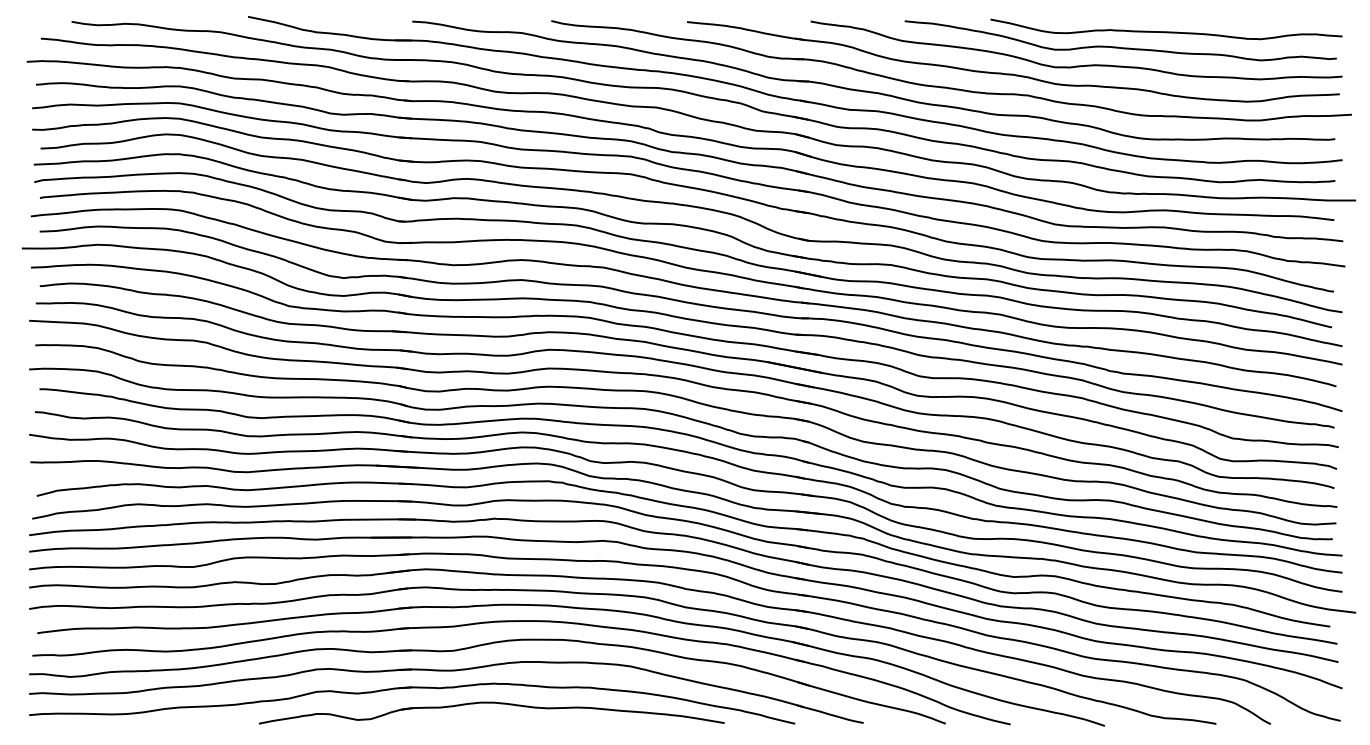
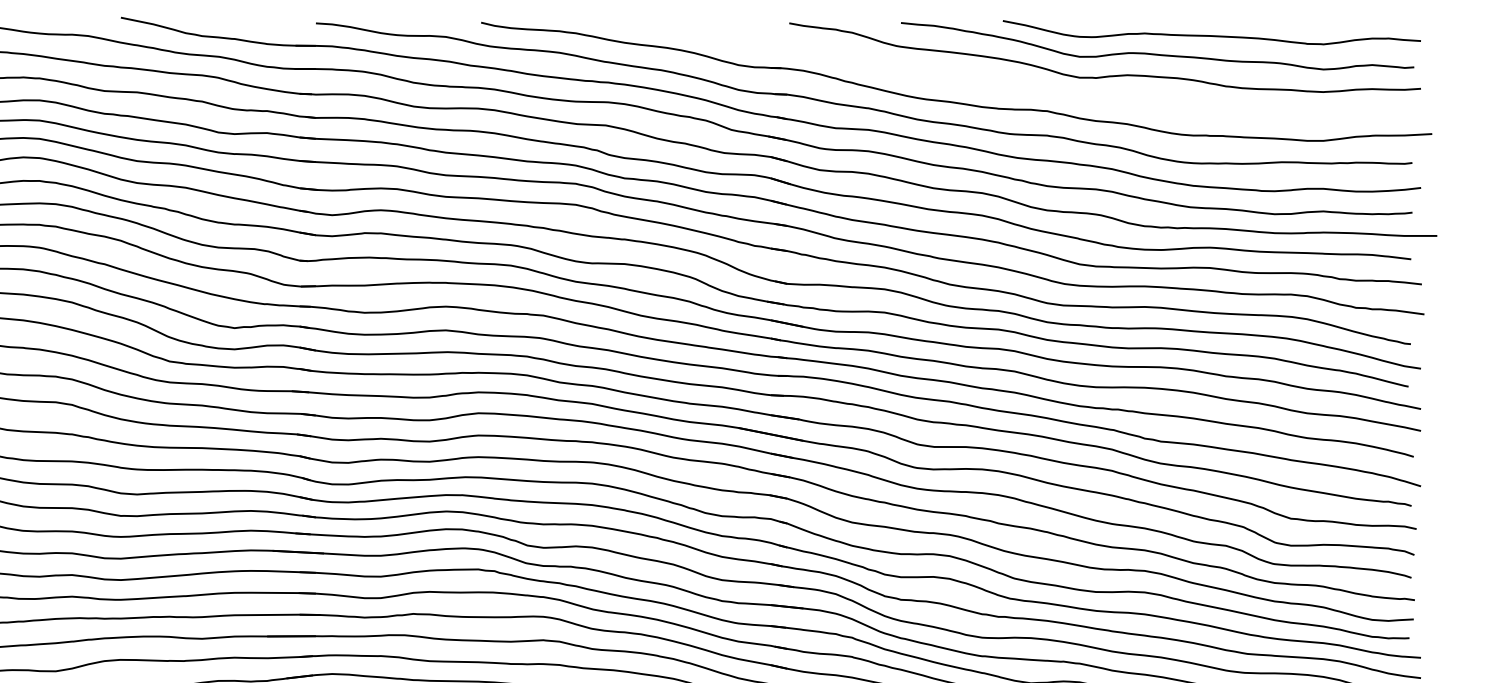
part: (1013, 73) -> (1030, 85), removed

